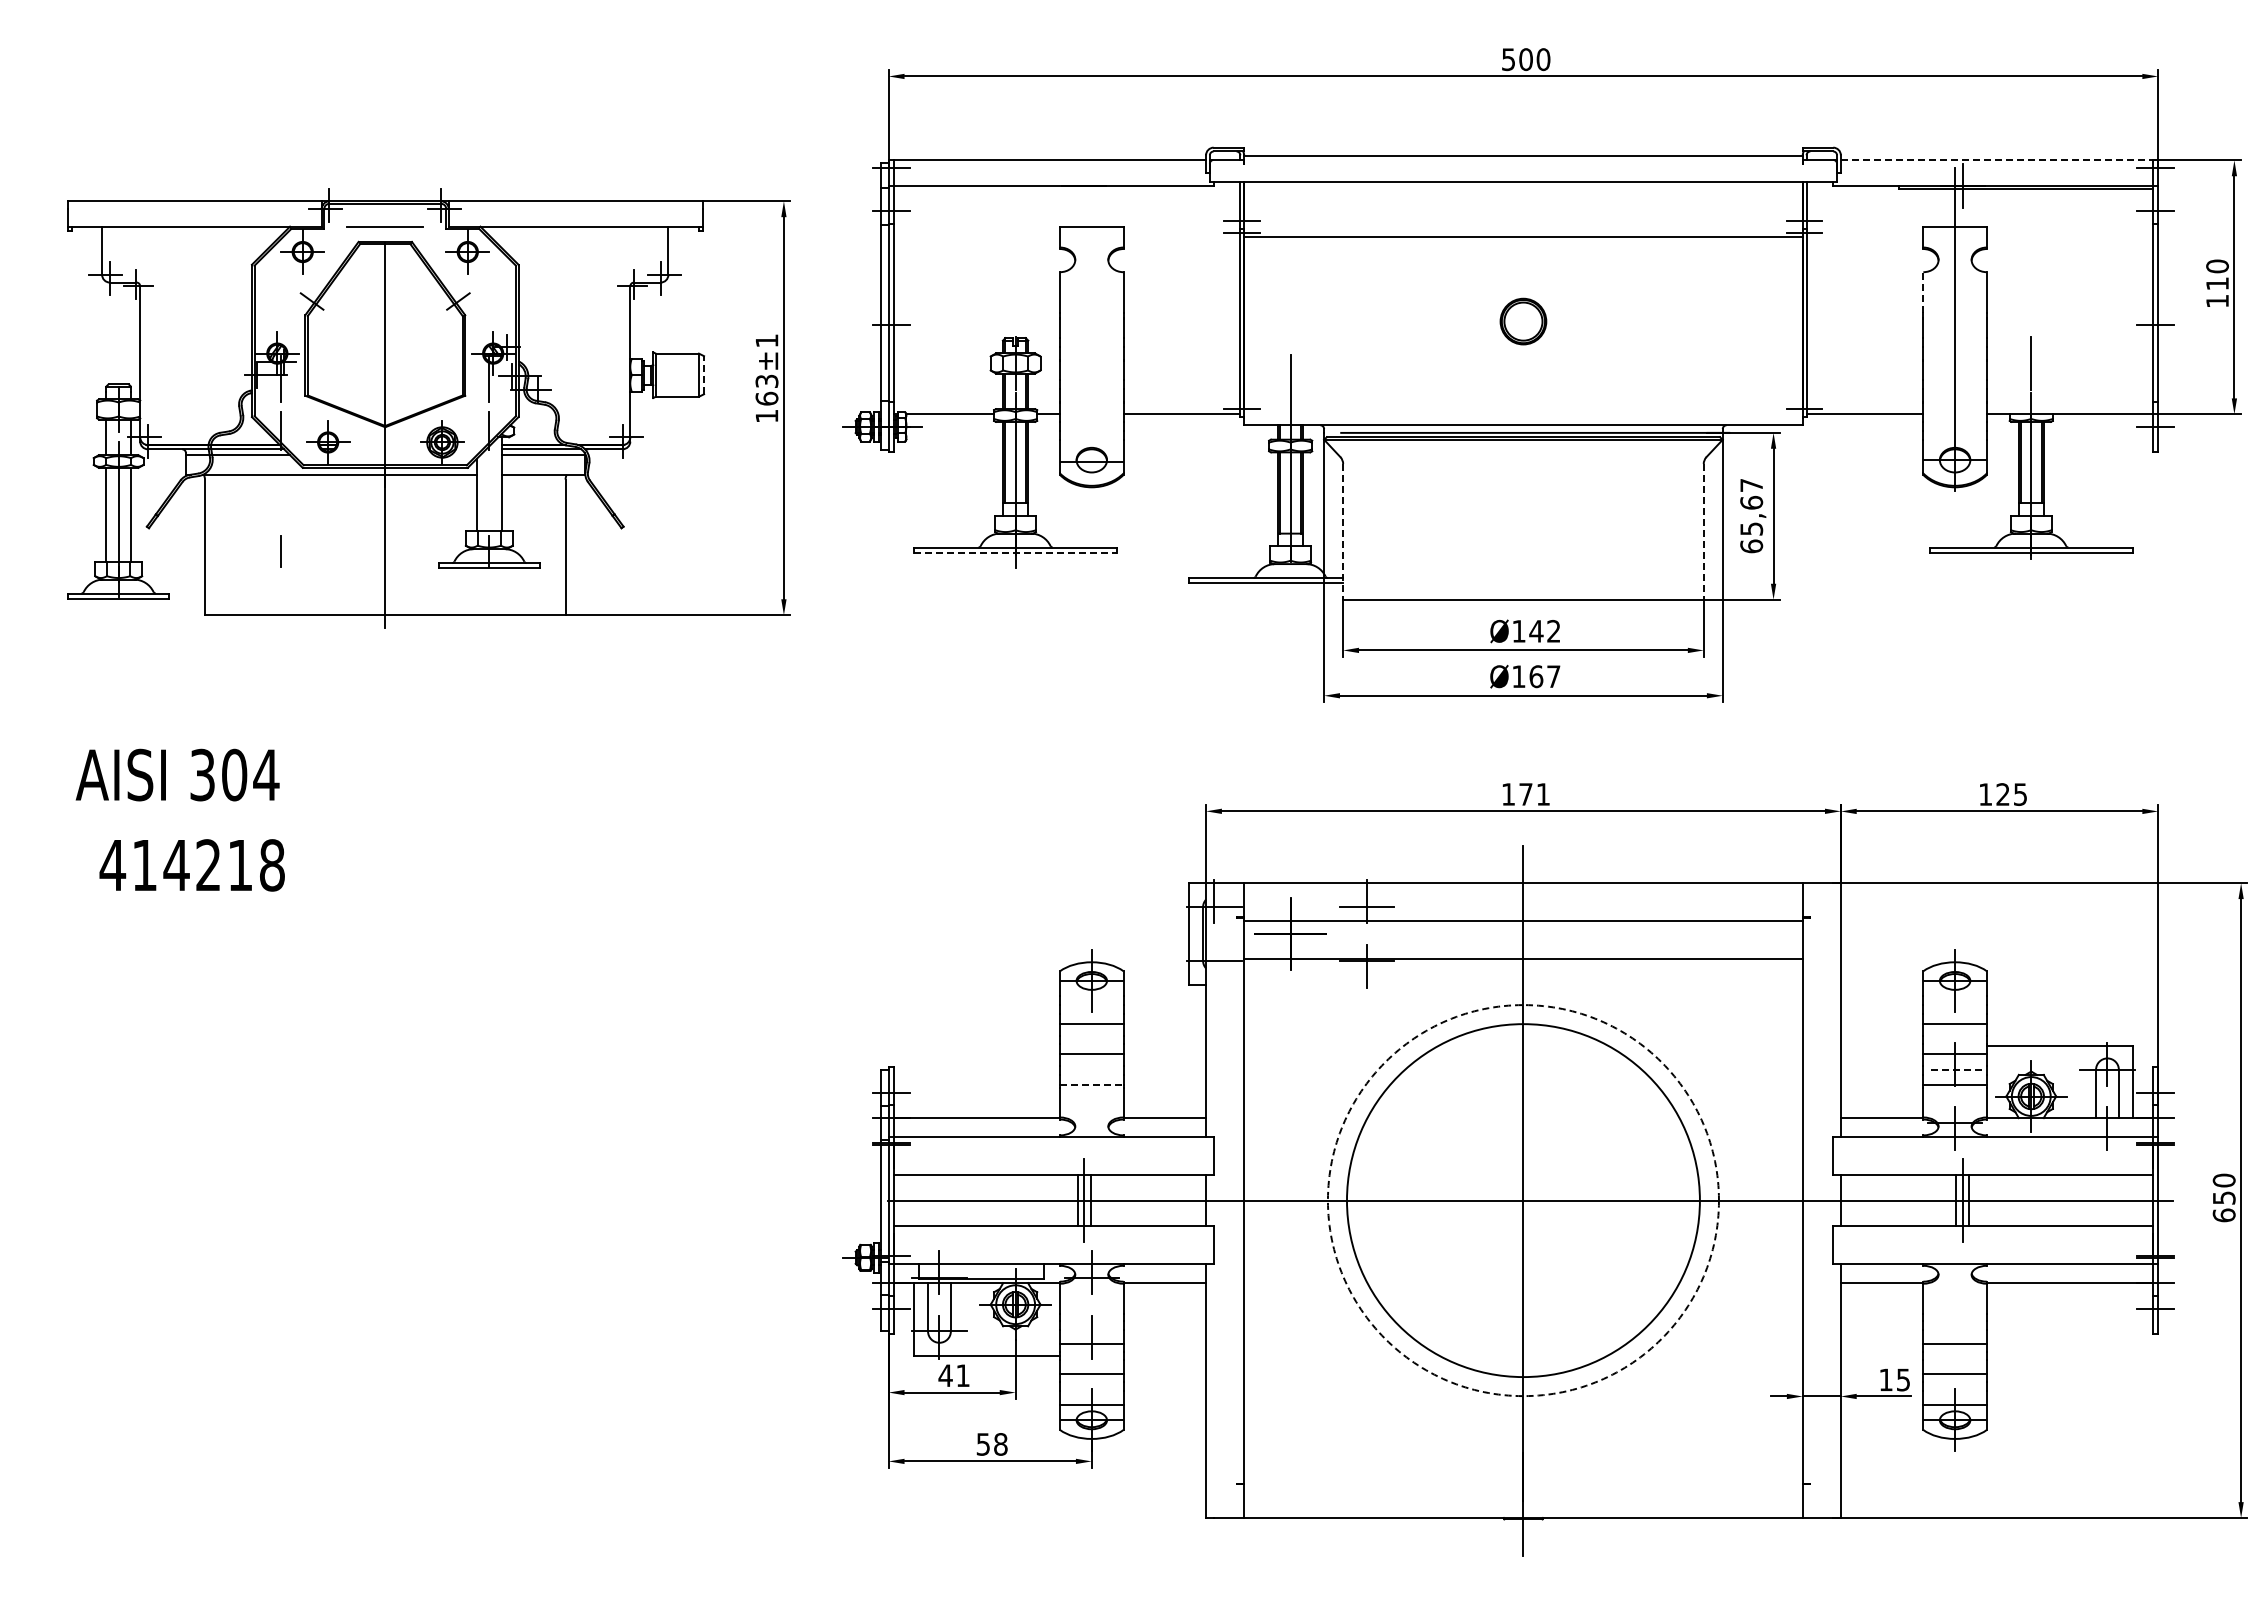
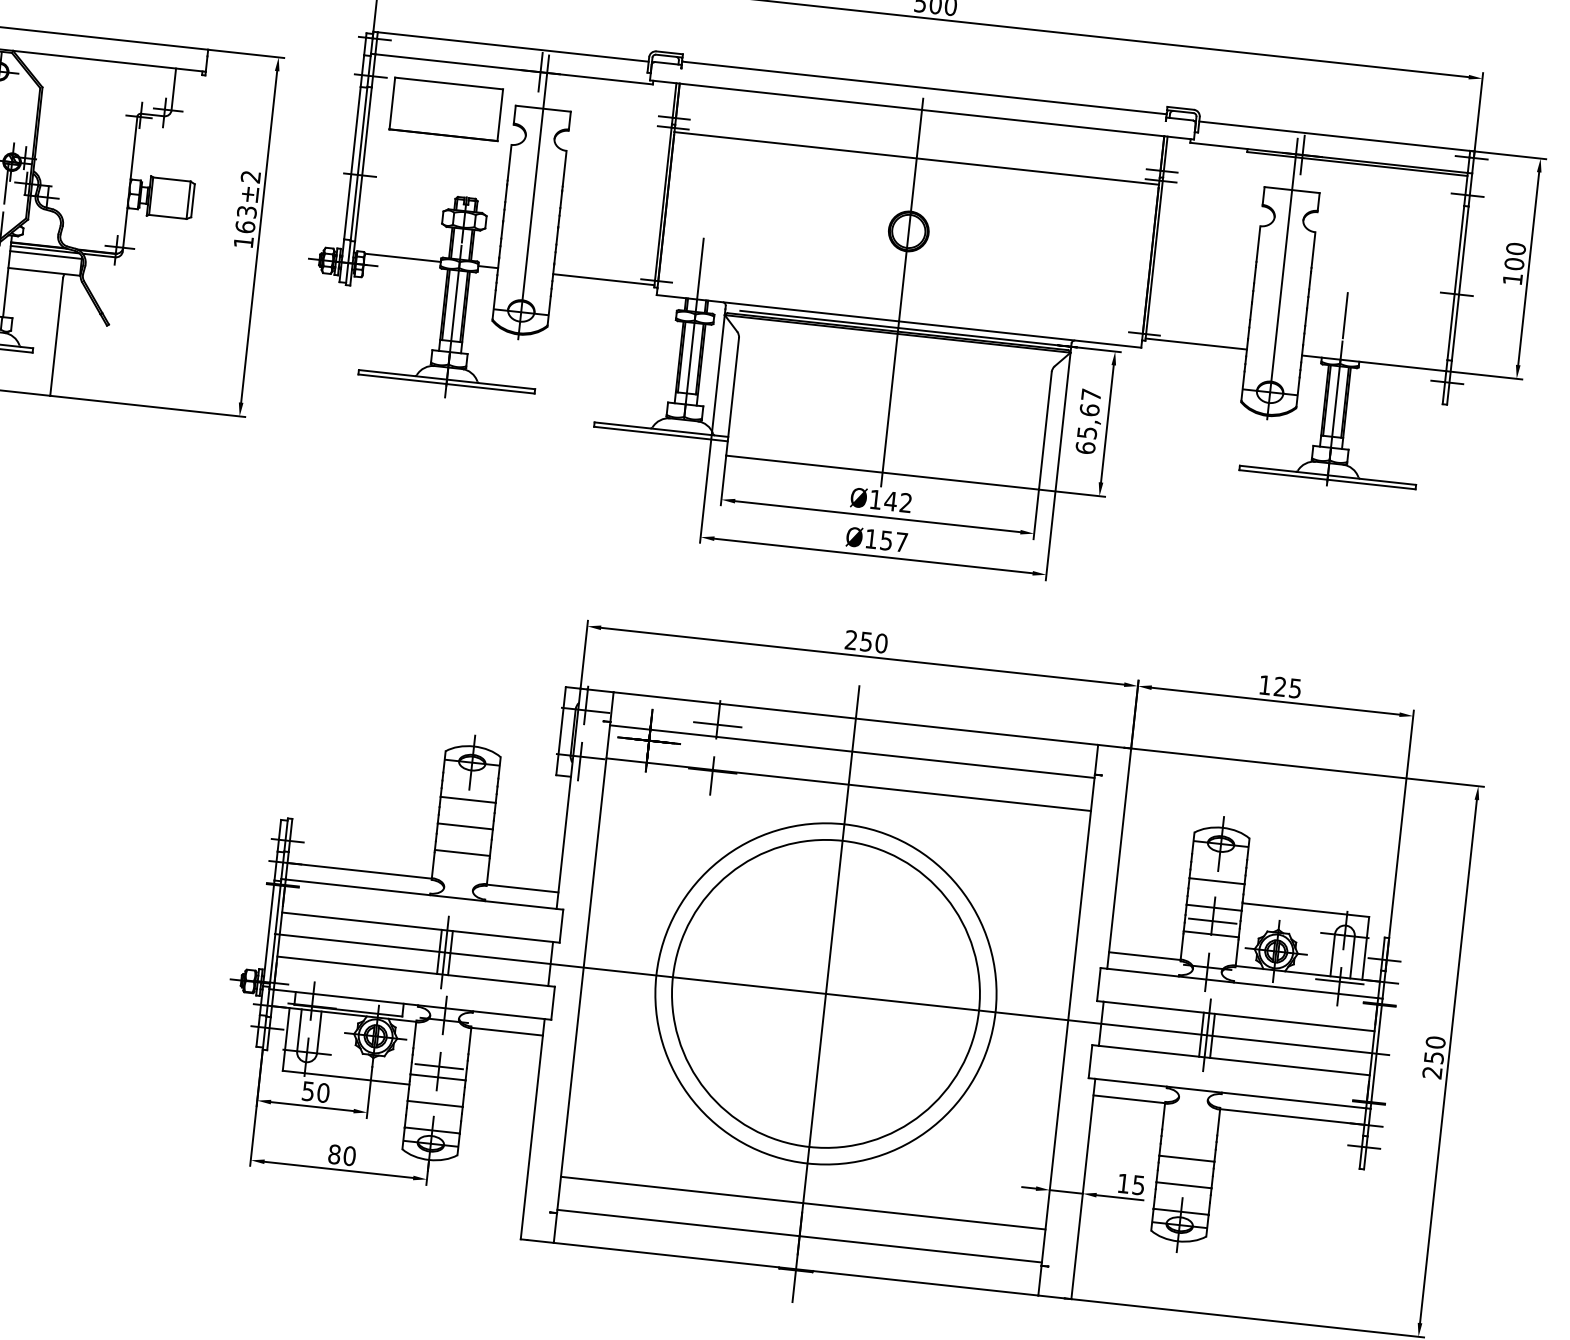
line: (1997, 160) -> (1335, 136), dashed -> solid
line: (1084, 185) -> (540, 72), added
part: (981, 239) -> (446, 109), added
text: (2217, 283) -> (1514, 263), 110 -> 100
line: (1923, 292) -> (1258, 243), dashed -> solid
line: (1091, 328) -> (533, 196), added
text: (766, 340) -> (250, 176), ±1 -> ±2
line: (704, 374) -> (193, 200), dashed -> solid
line: (1523, 391) -> (902, 292), added
line: (1343, 531) -> (732, 396), dashed -> solid
line: (1703, 531) -> (1045, 430), dashed -> solid
line: (1015, 552) -> (446, 383), dashed -> solid
text: (1536, 676) -> (886, 540), 167 -> 157
text: (1525, 794) -> (866, 641), 171 -> 250
line: (1214, 965) -> (580, 760), added
line: (1954, 1069) -> (1212, 920), dashed -> solid
line: (1091, 1085) -> (462, 853), dashed -> solid
line: (2107, 1123) -> (1339, 982), added
circle: (1522, 1200) -> (825, 993), dashed -> solid
text: (2223, 1215) -> (1431, 1072), 650 -> 250
line: (1091, 1331) -> (438, 1066), added
text: (953, 1375) -> (315, 1091), 41 -> 50
line: (1523, 1441) -> (803, 1202), added
text: (991, 1444) -> (341, 1155), 58 -> 80
line: (1523, 1479) -> (799, 1235), added

